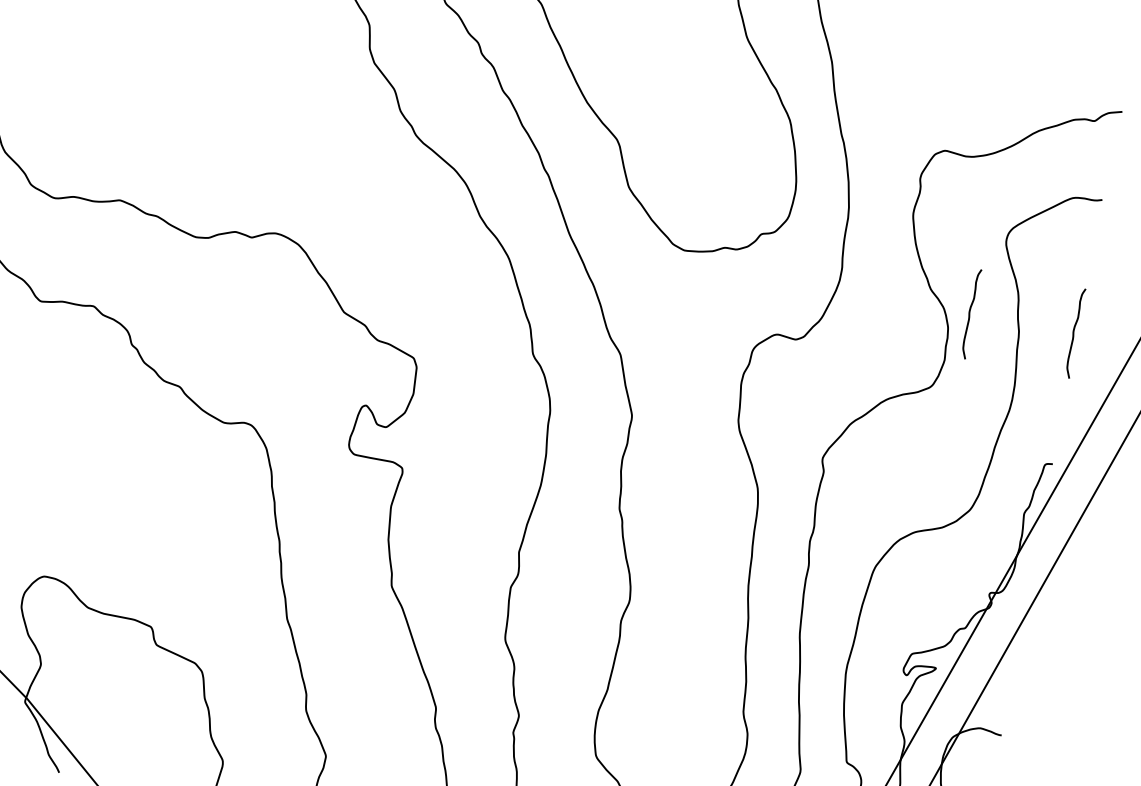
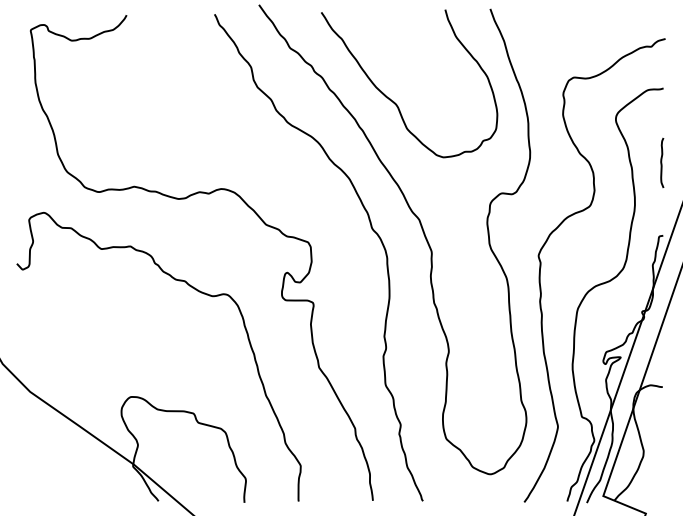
curve: (971, 313) -> (604, 162), removed

